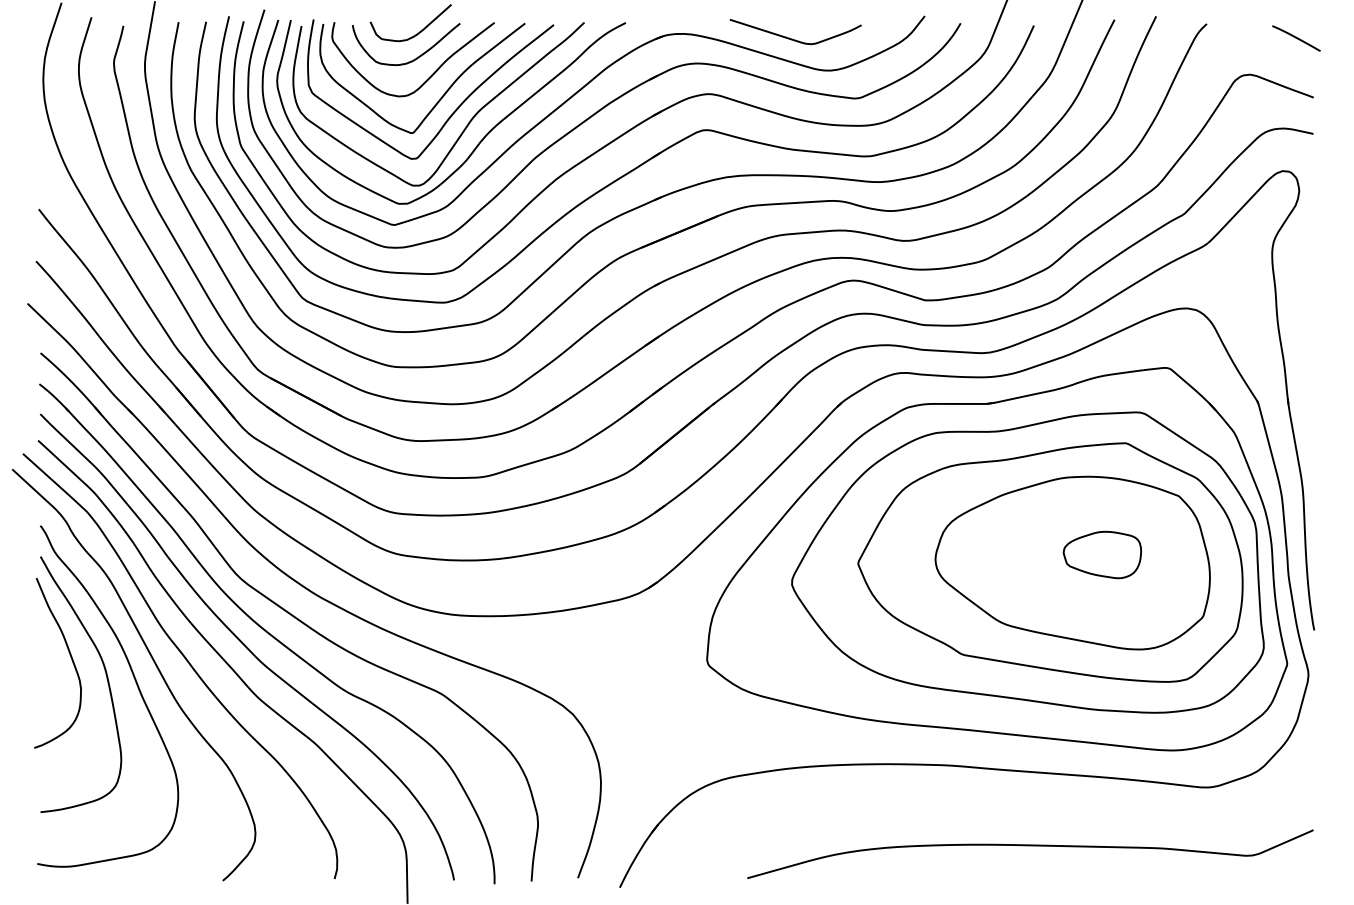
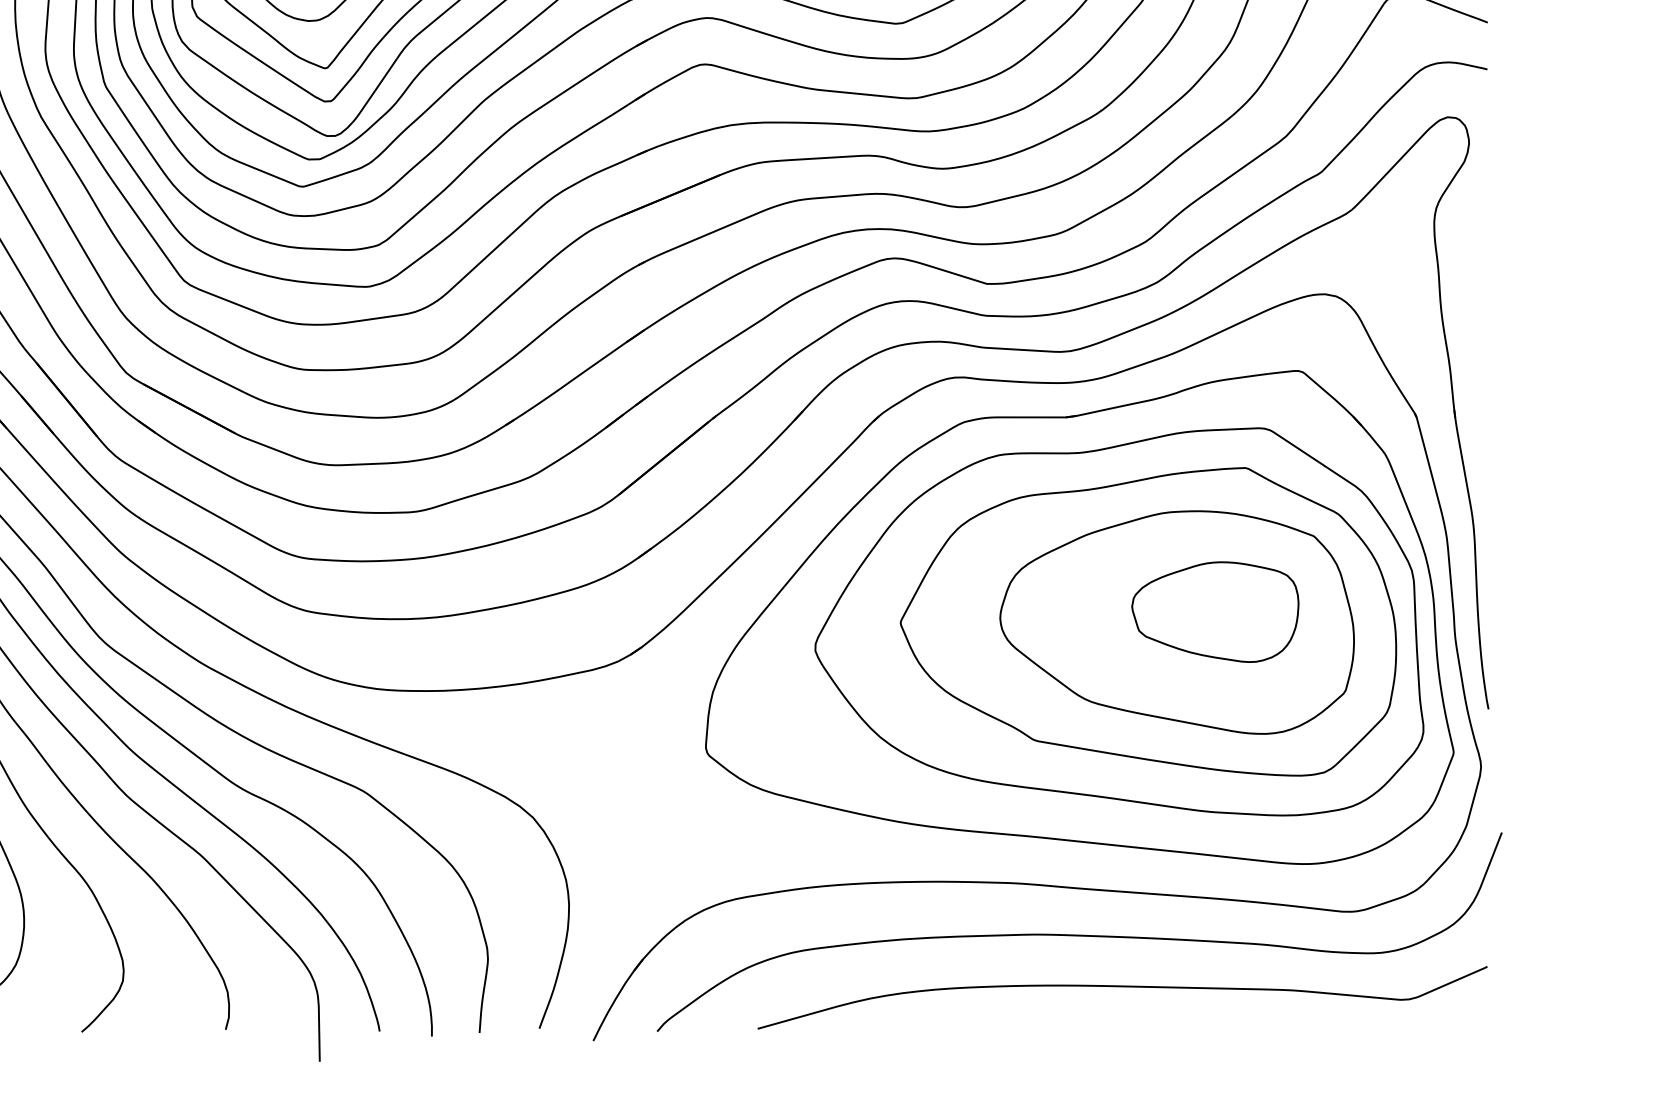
part: (1102, 554) -> (1215, 611), size x1.67
curve: (997, 805) -> (1080, 934), added

